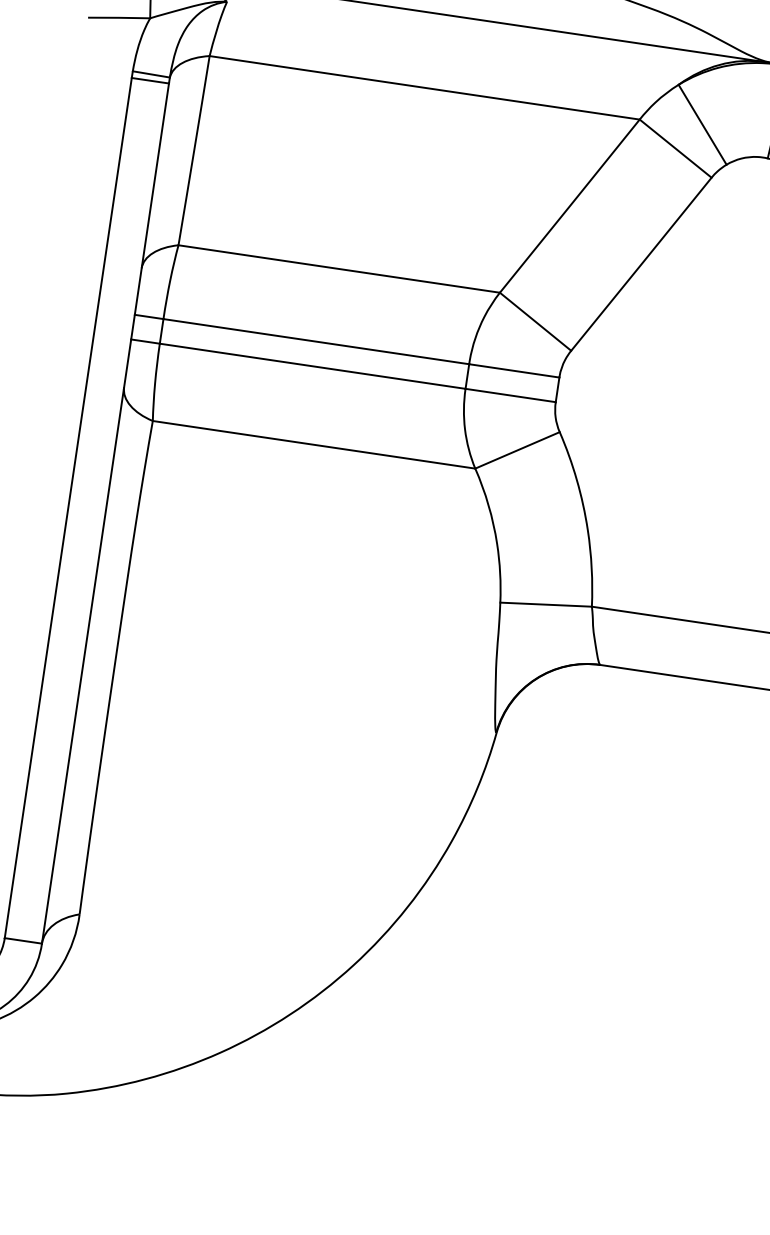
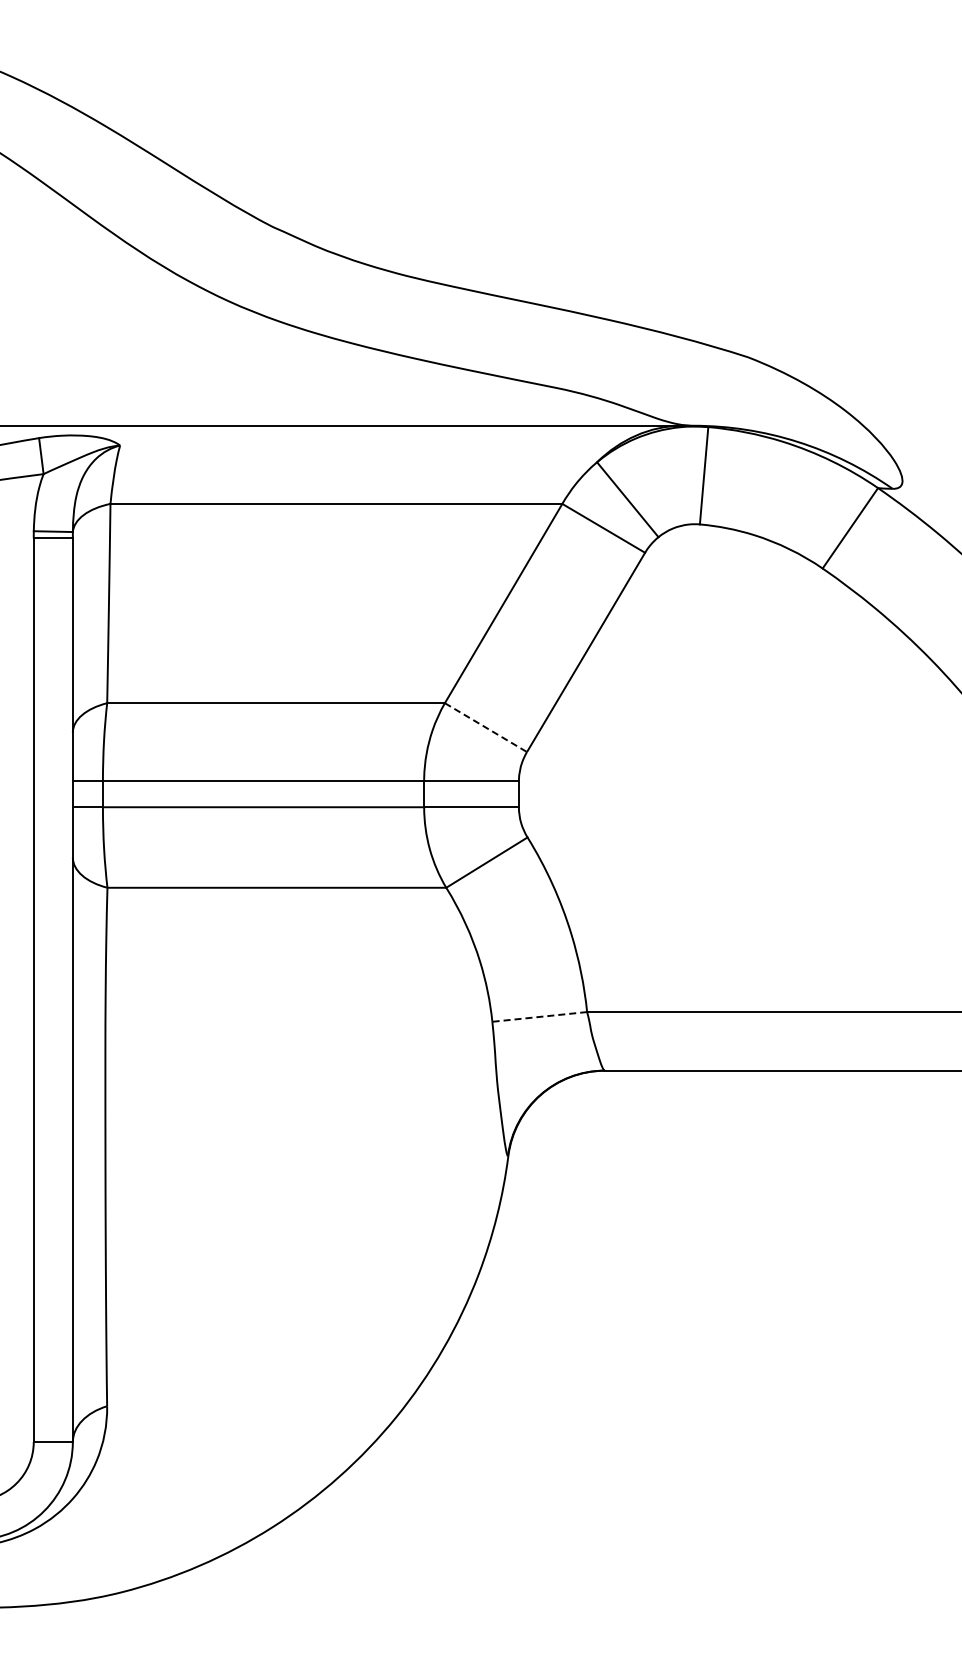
line: (535, 321) -> (485, 727), solid -> dashed
line: (545, 604) -> (539, 1016), solid -> dashed

